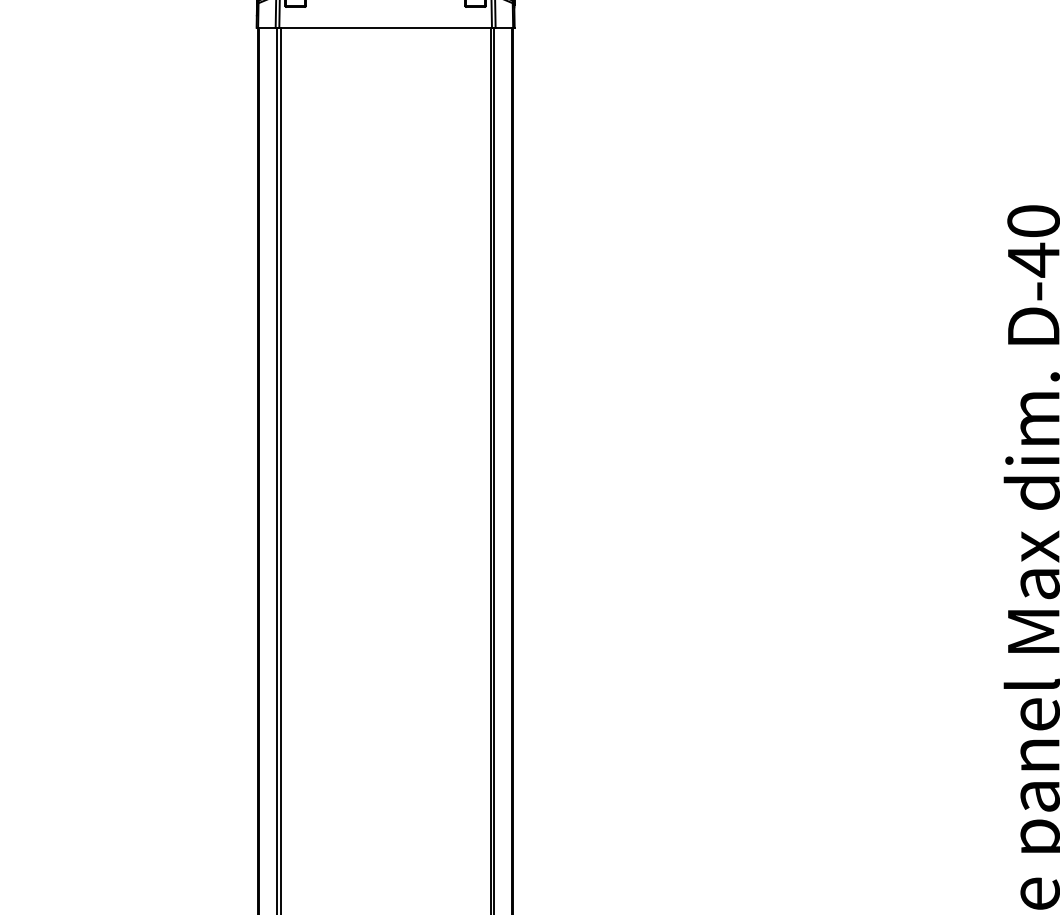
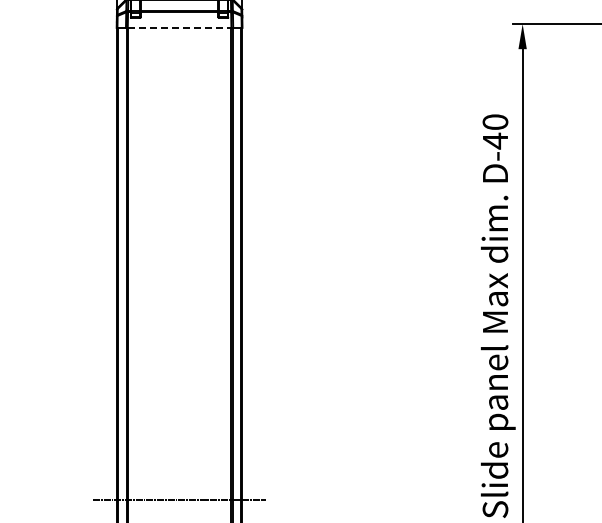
line: (385, 26) -> (179, 27), solid -> dashed

